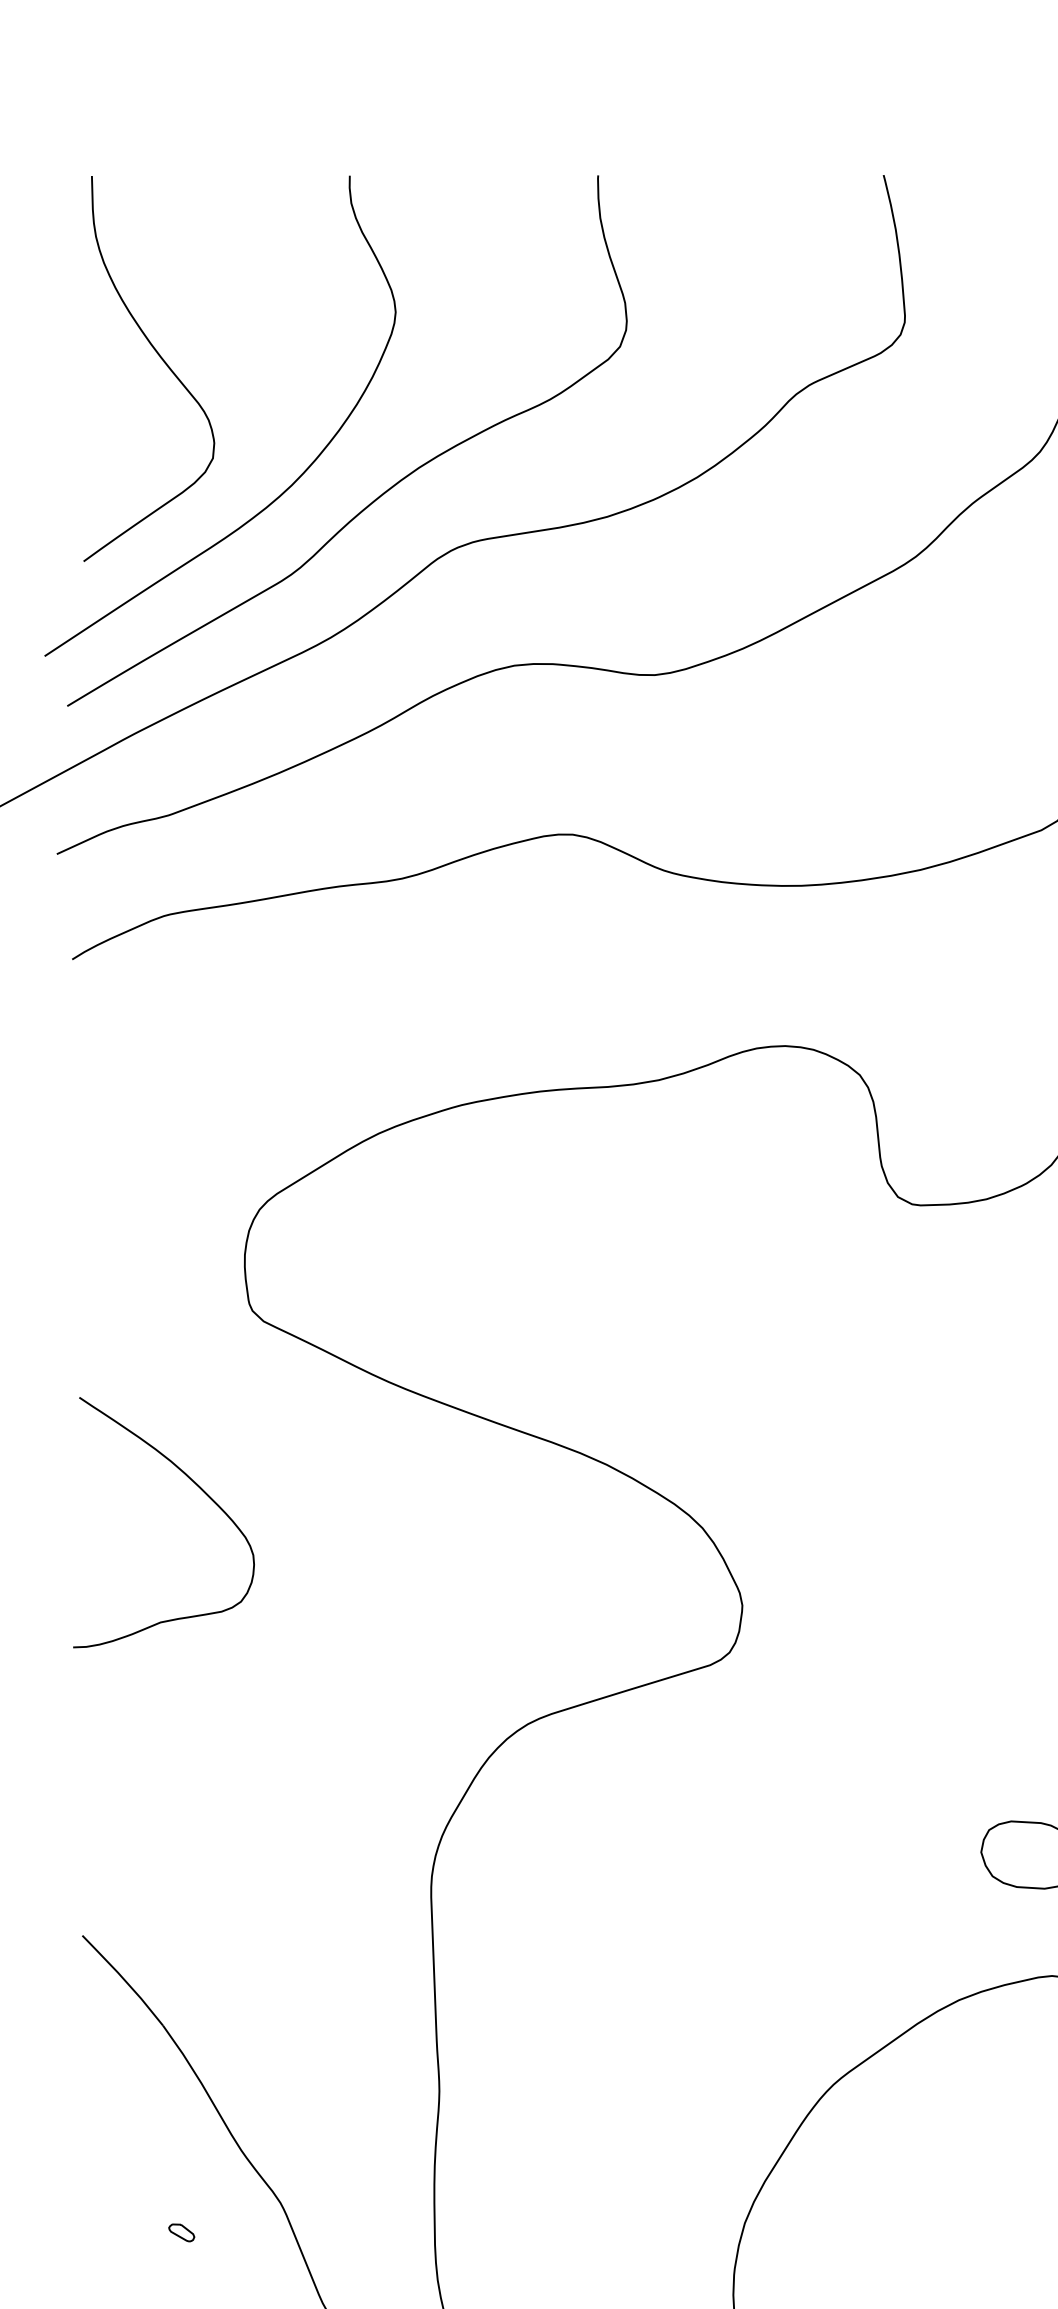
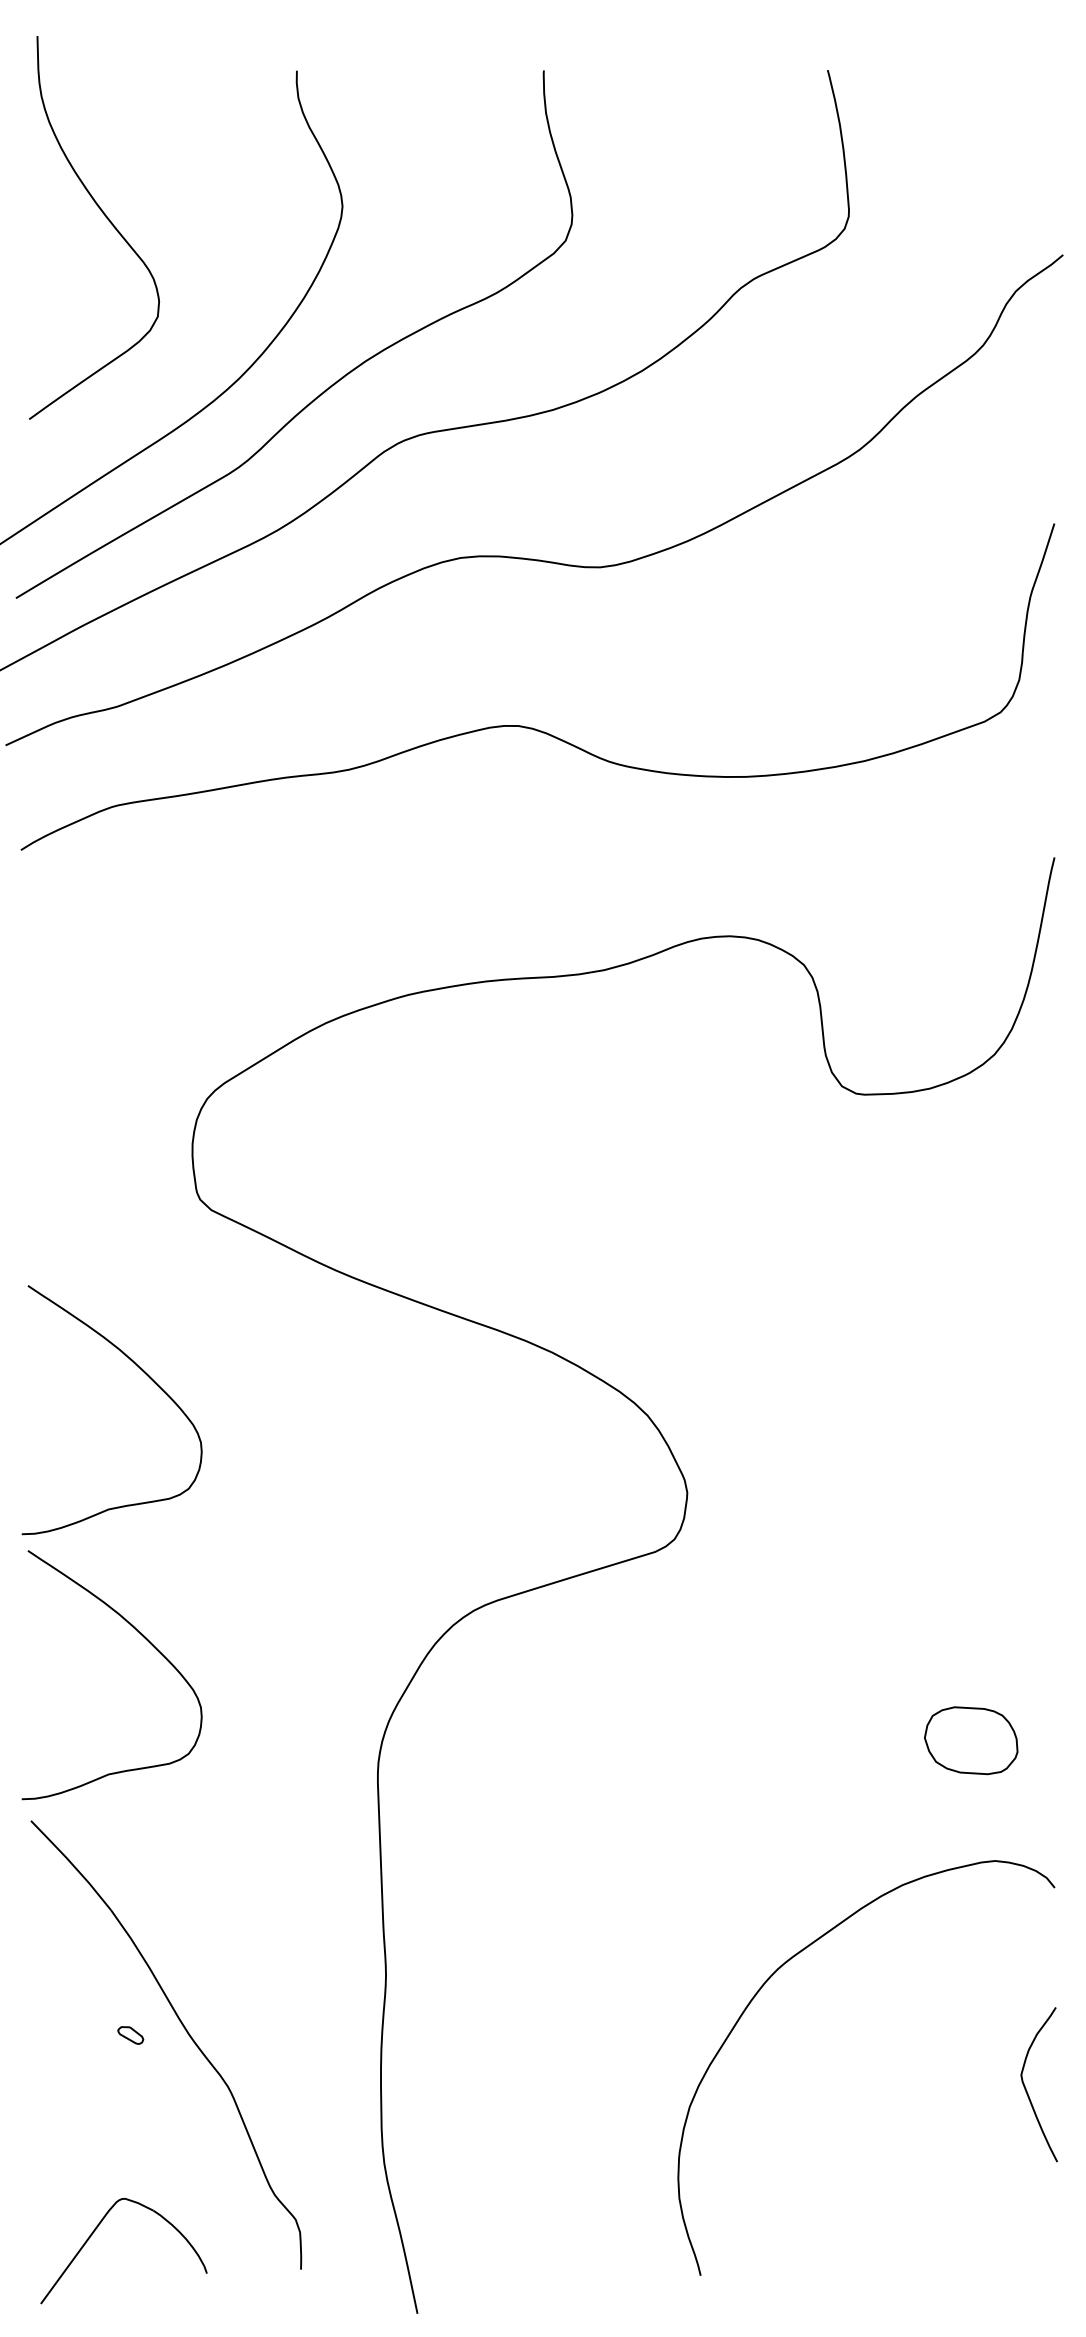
curve: (160, 358) -> (105, 217), moved
curve: (198, 1754) -> (146, 1640), added
part: (181, 2232) -> (130, 2035), moved

